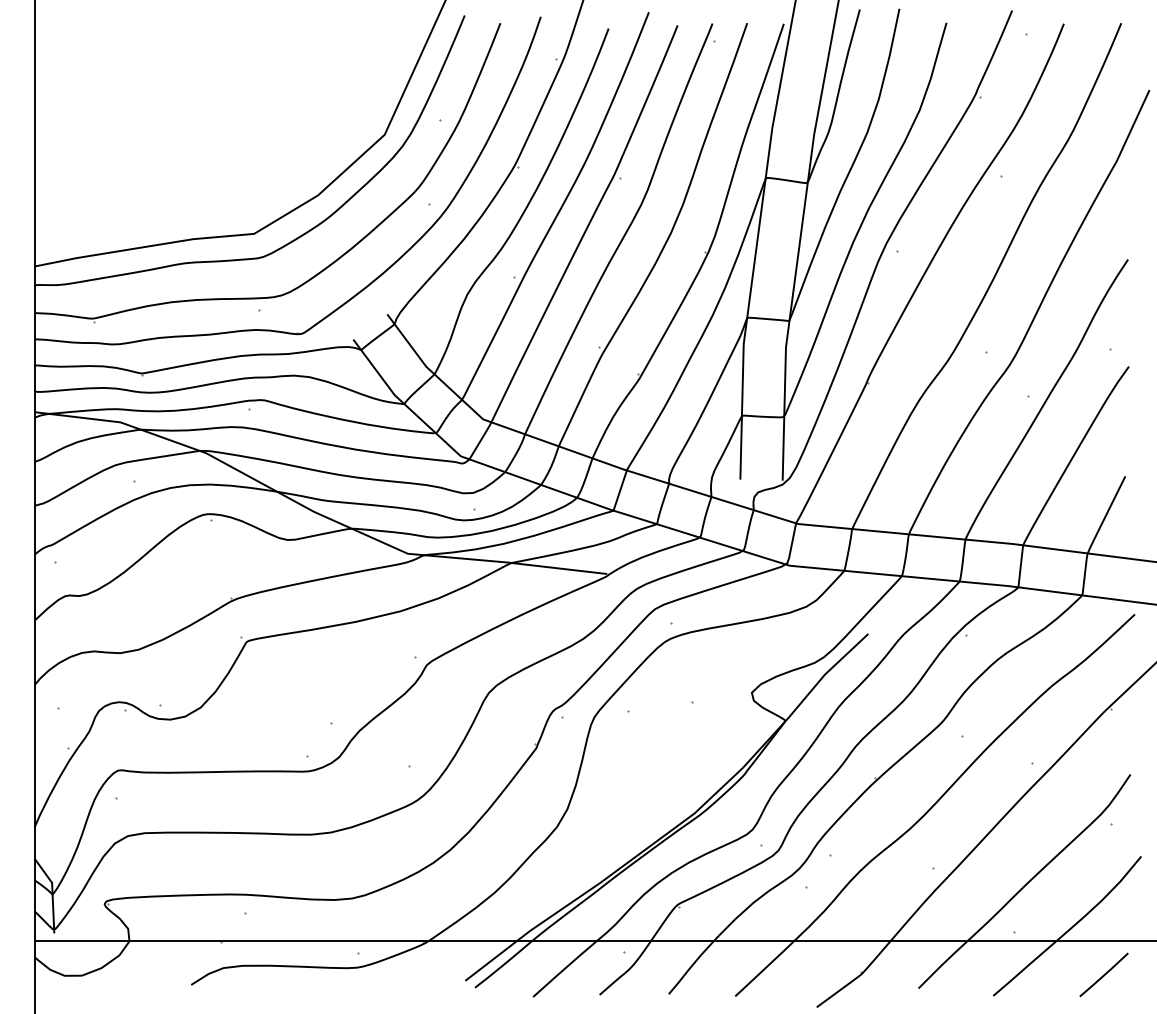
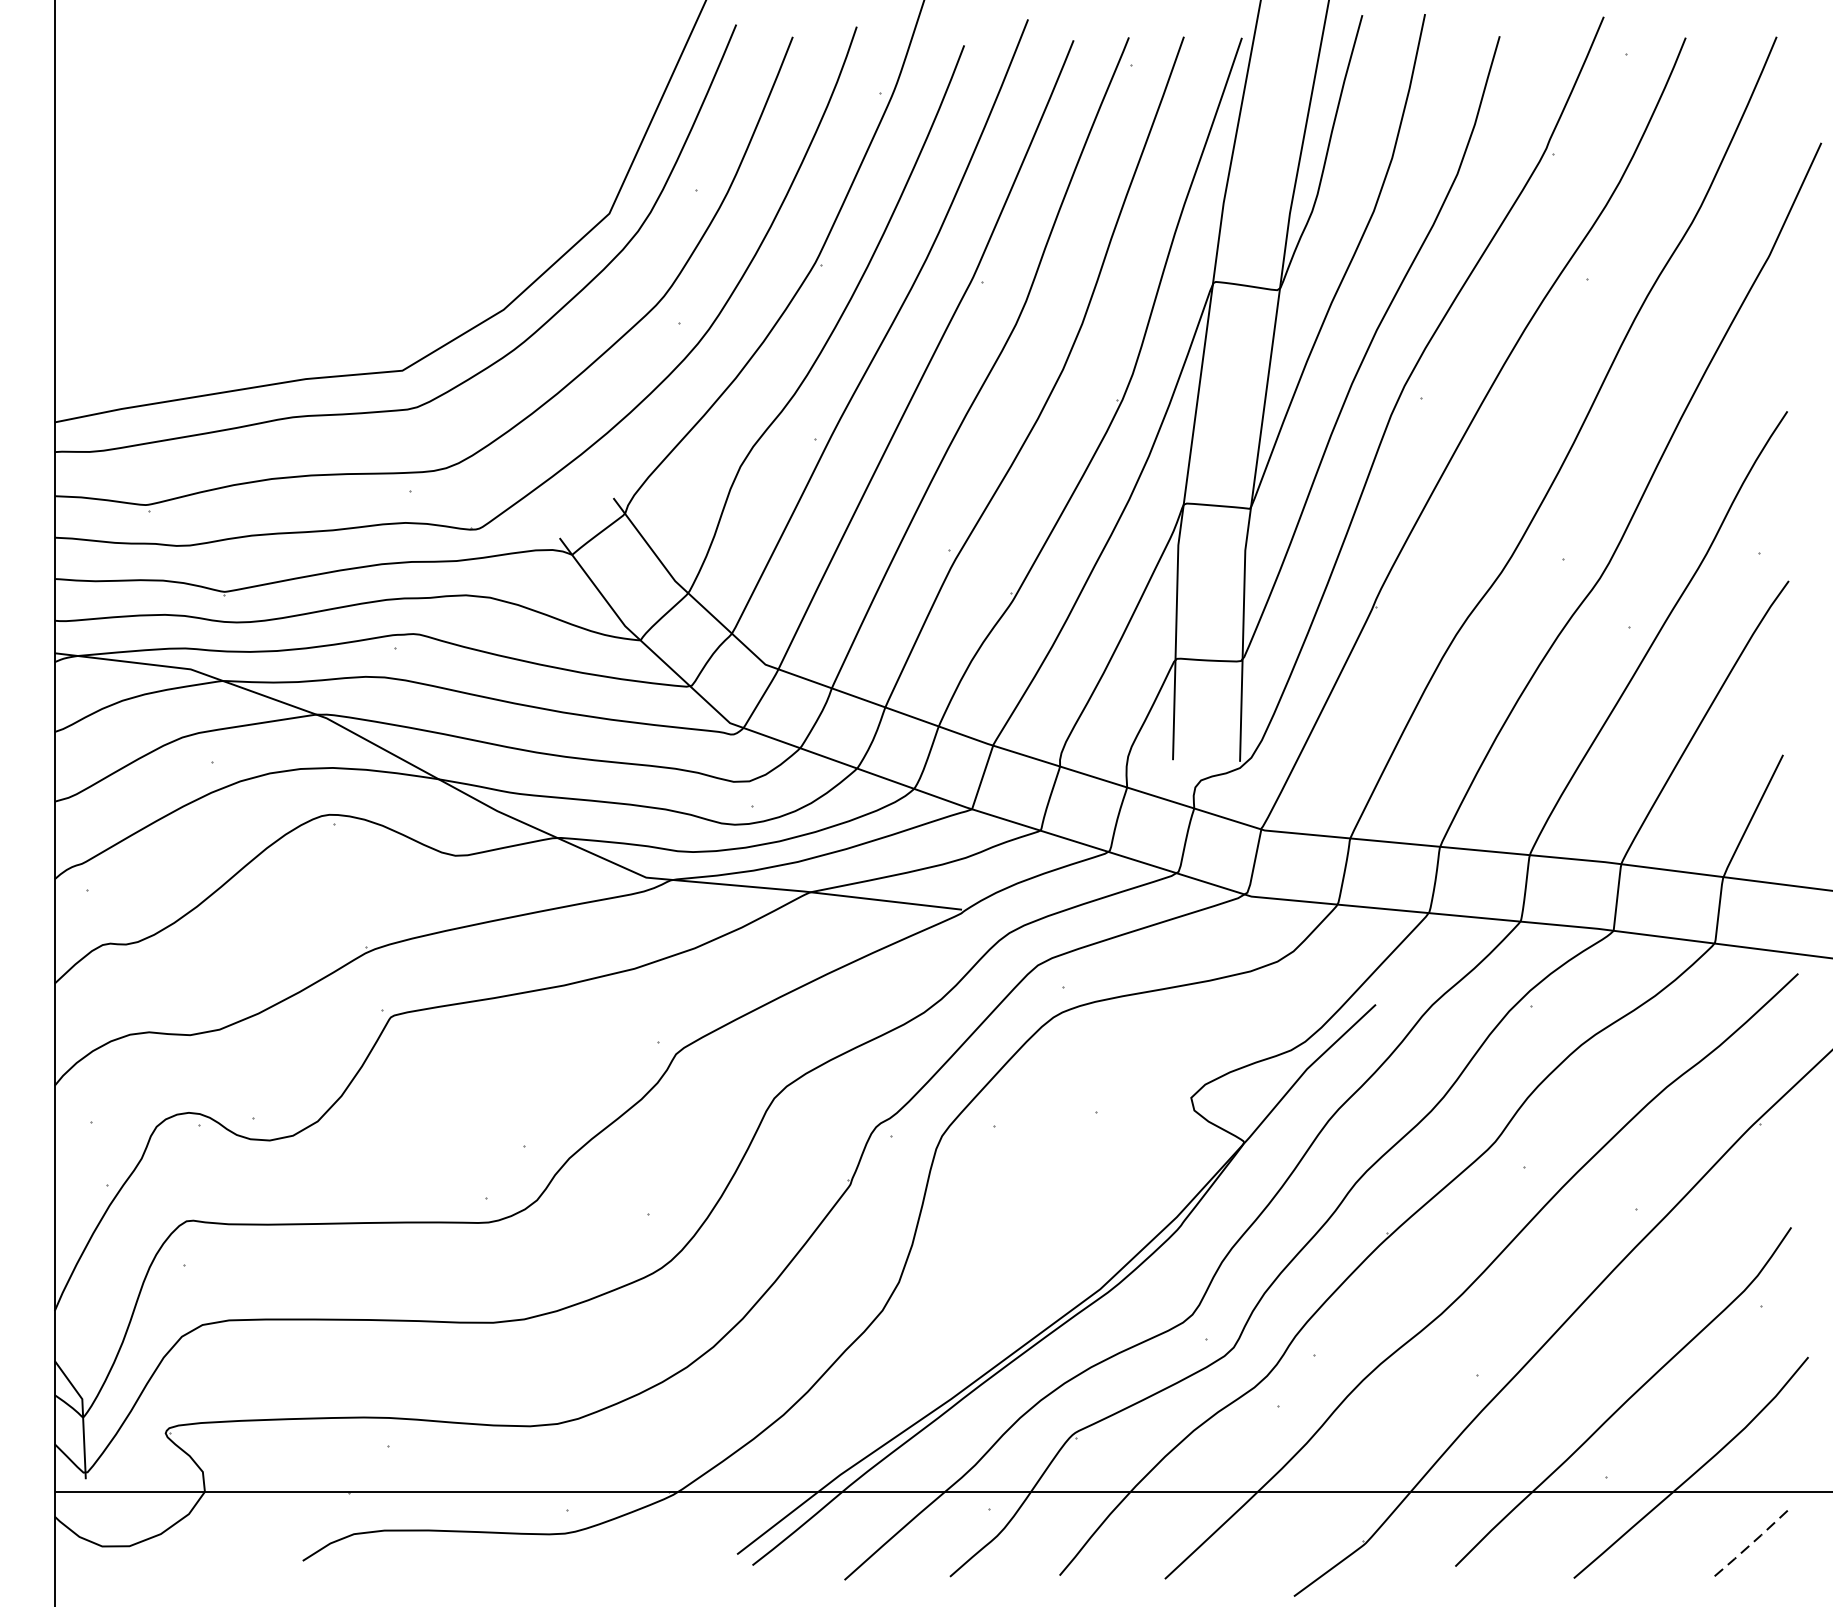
line: (1104, 975) -> (1750, 1545), solid -> dashed

